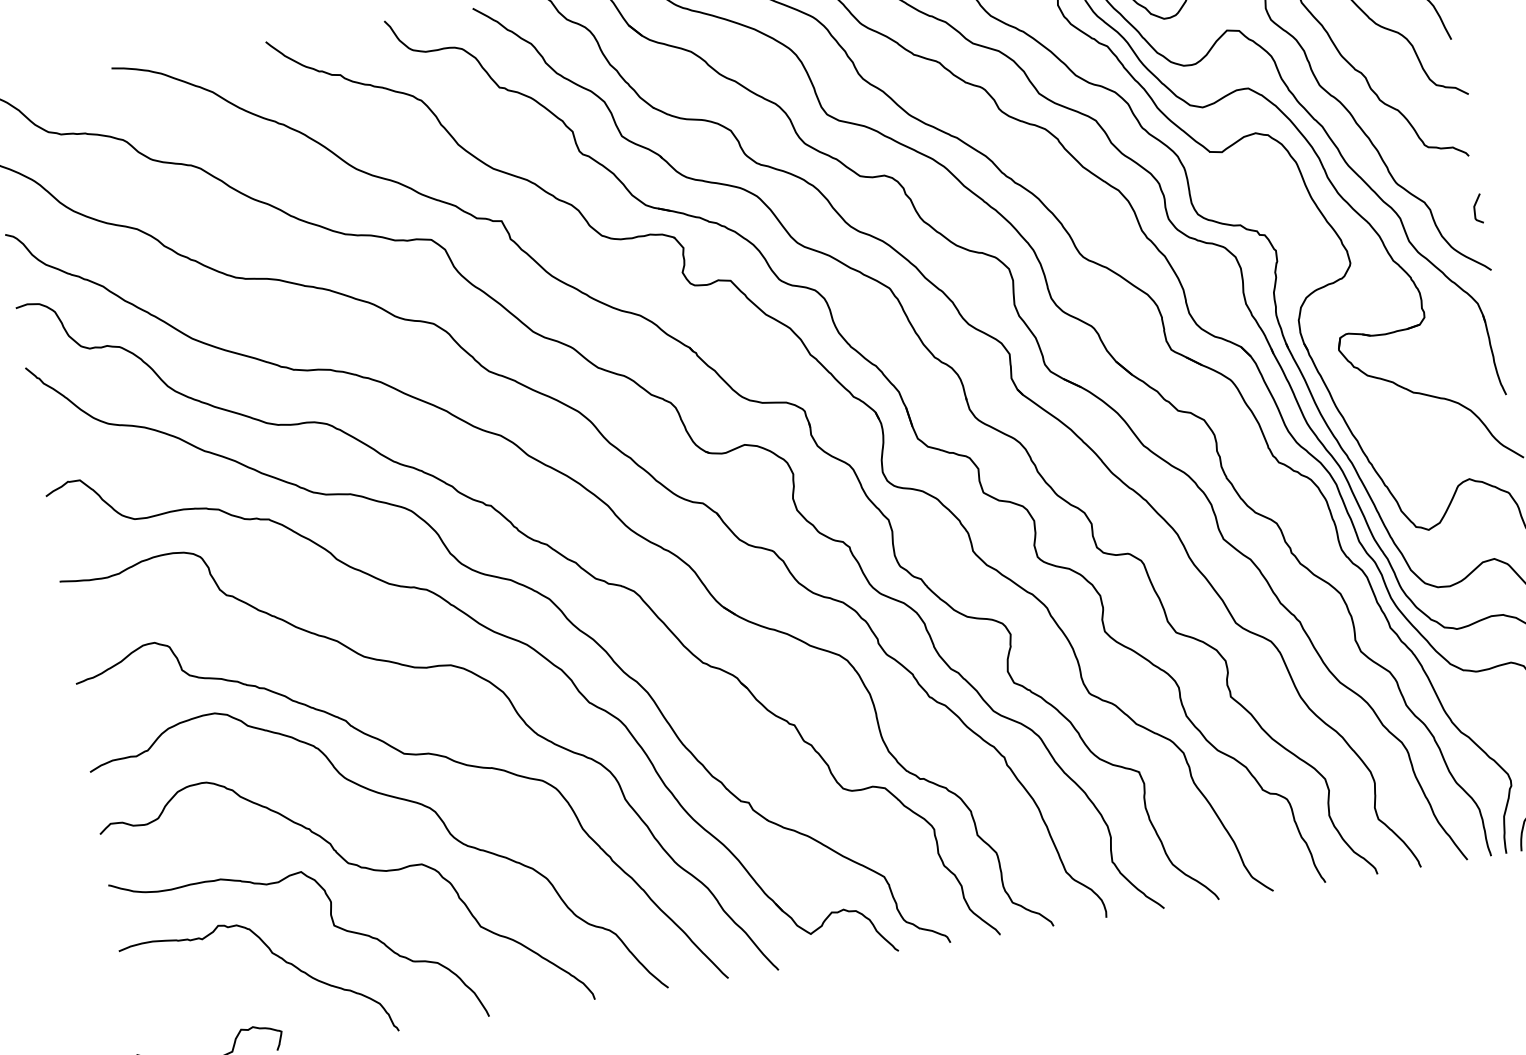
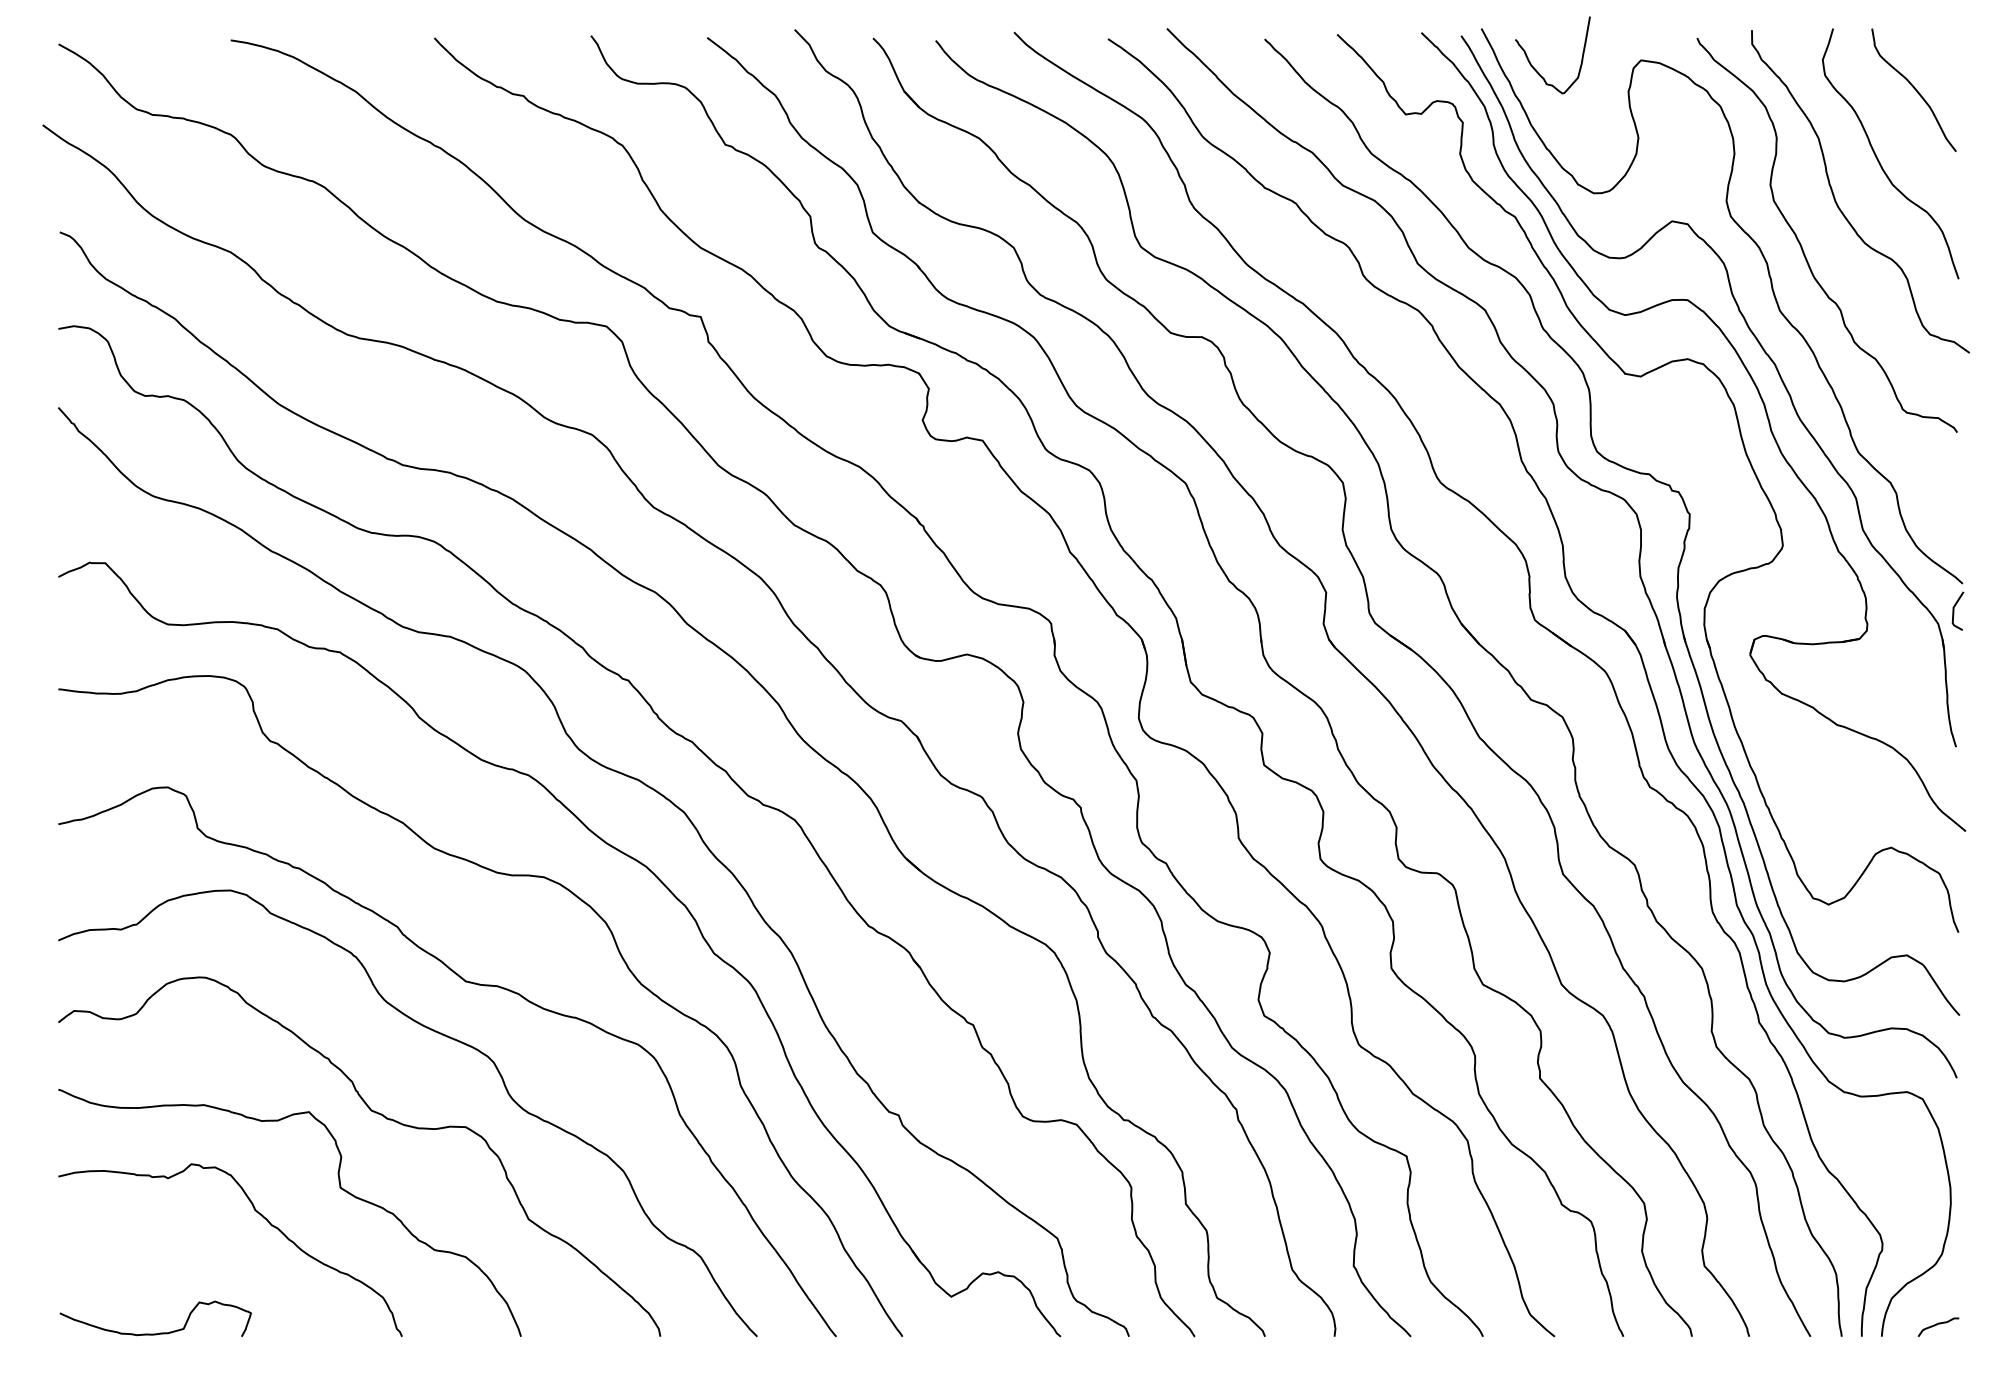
line: (1475, 208) -> (1954, 610), moved

